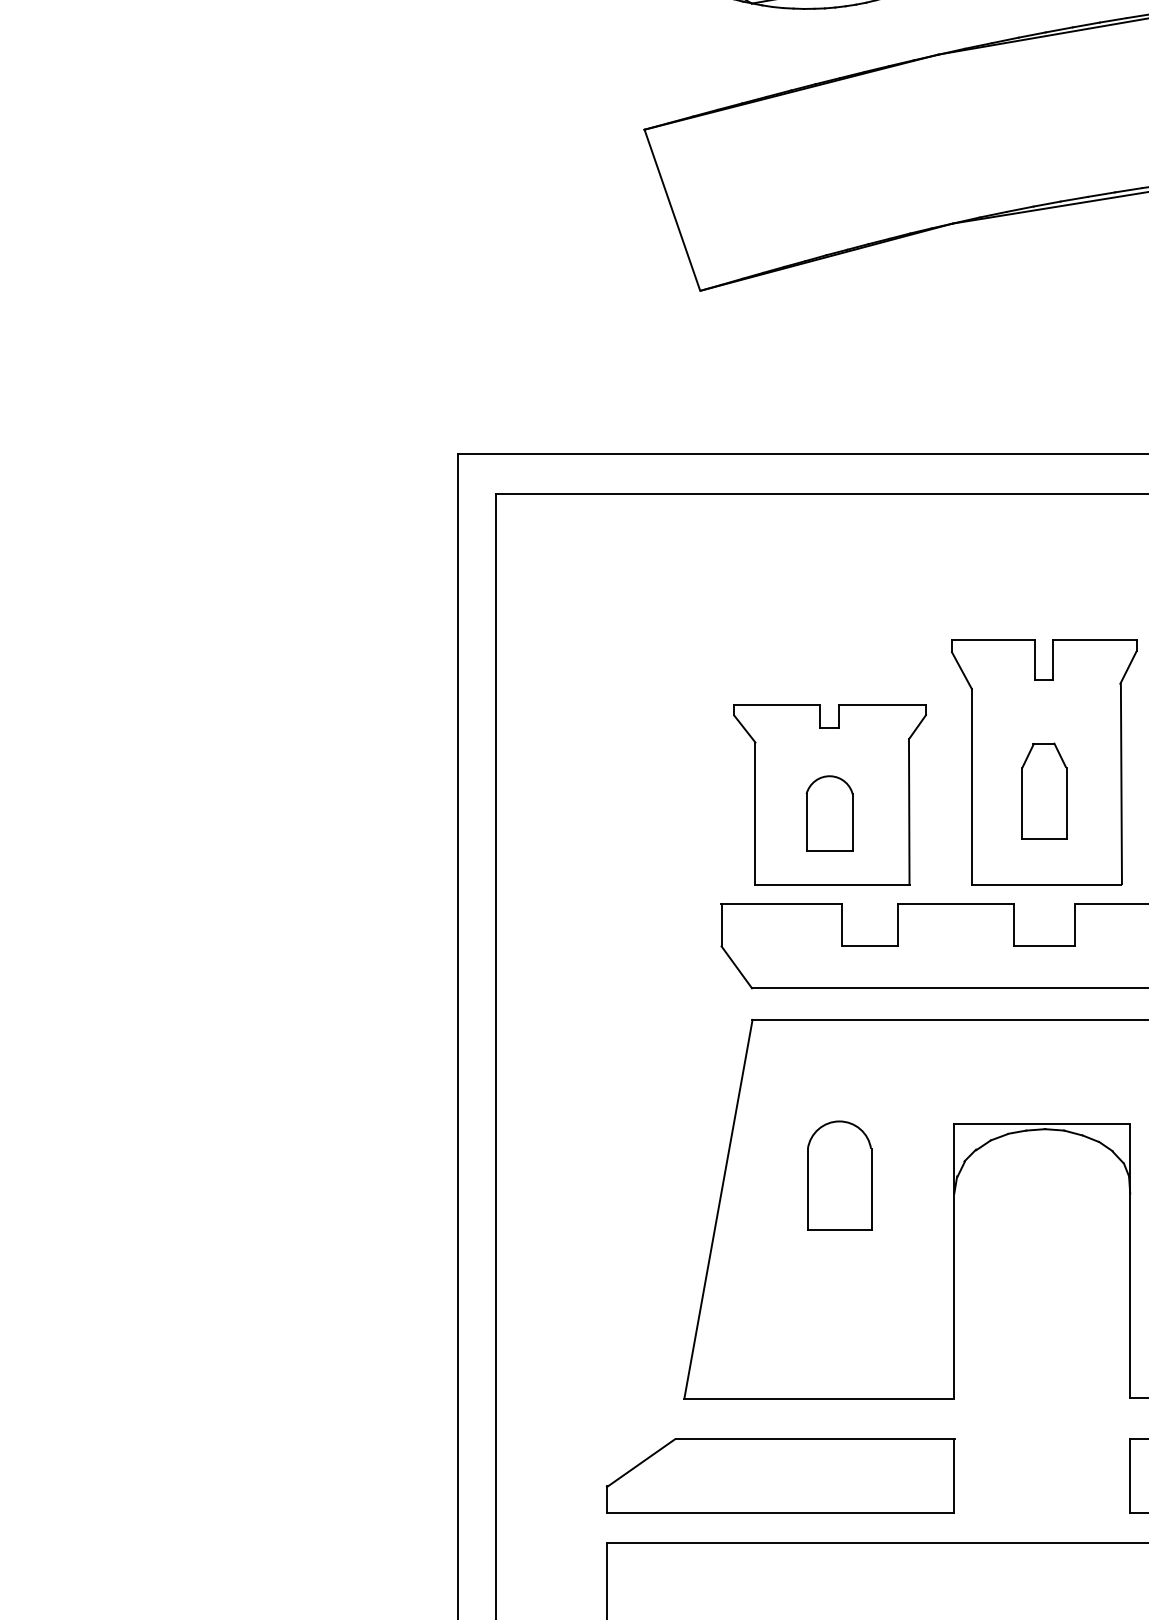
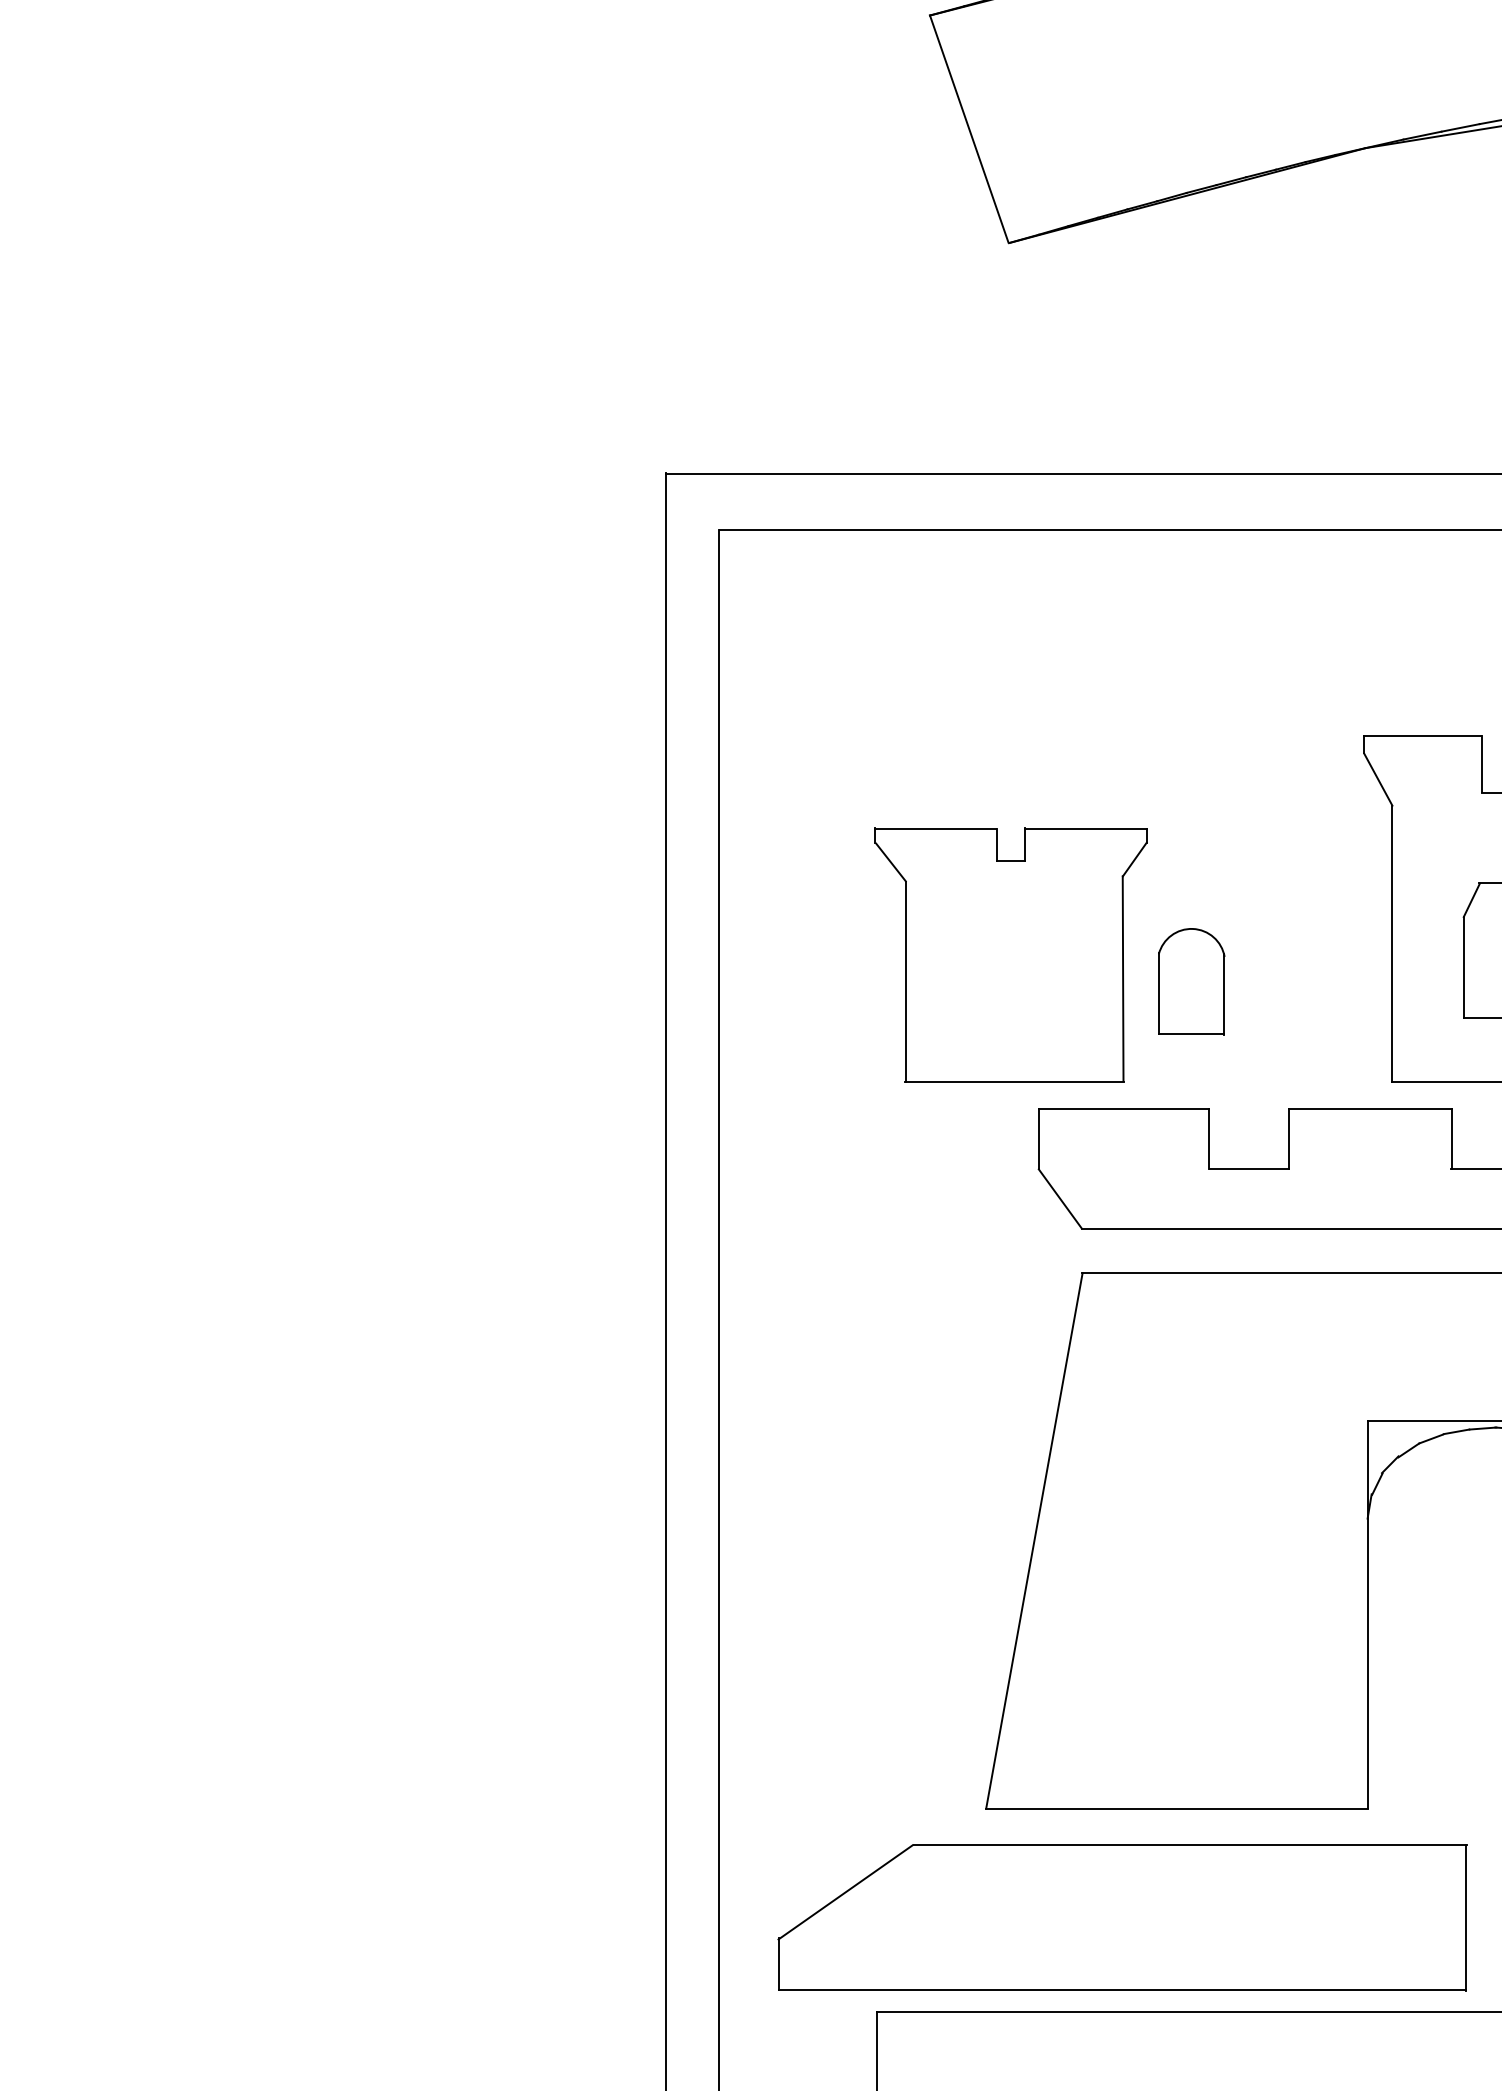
part: (829, 794) -> (1010, 954), moved
part: (839, 1175) -> (1205, 1493), removed
part: (780, 1475) -> (1122, 1916), size x1.4

